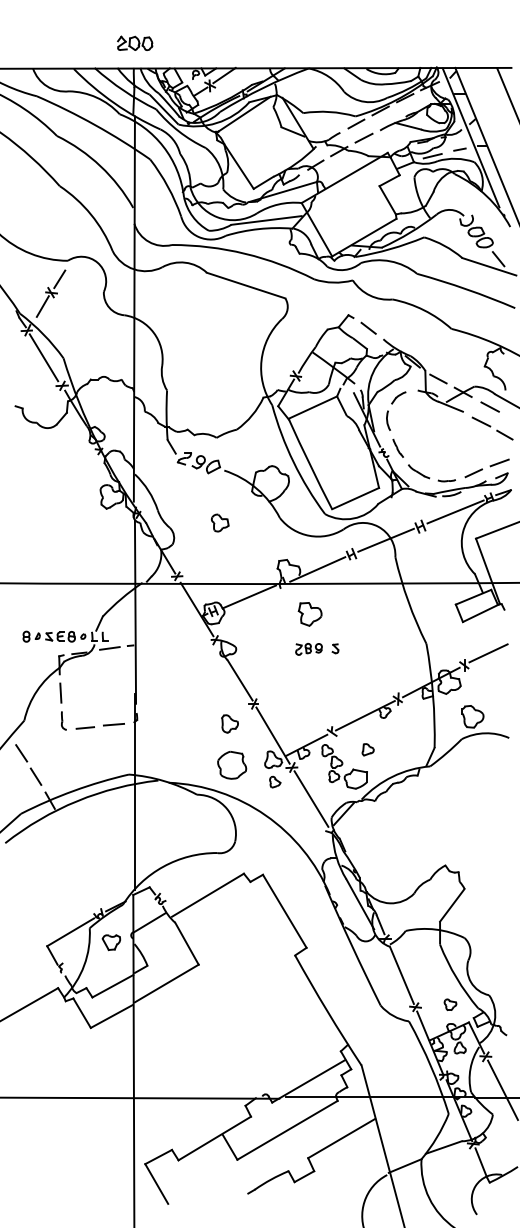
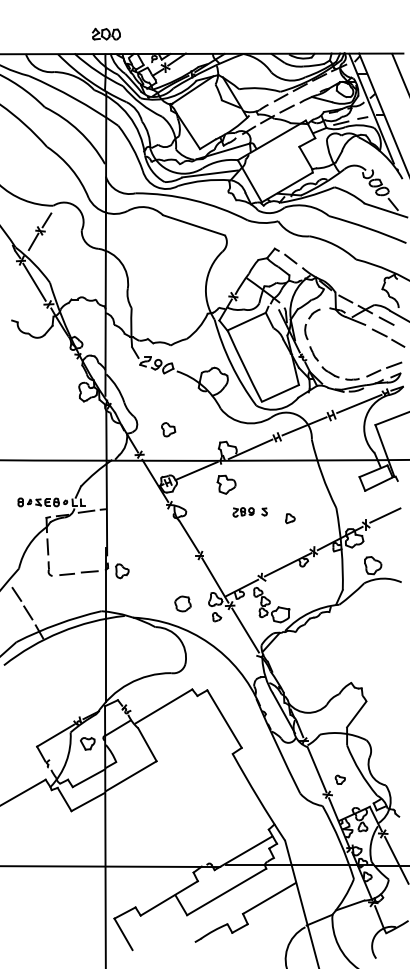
part: (220, 522) -> (168, 429), moved
part: (310, 614) -> (226, 484), moved
part: (230, 724) -> (122, 571), moved
part: (368, 749) -> (290, 518), moved
part: (231, 764) -> (182, 603), size x0.7
part: (449, 1004) -> (339, 779), moved

